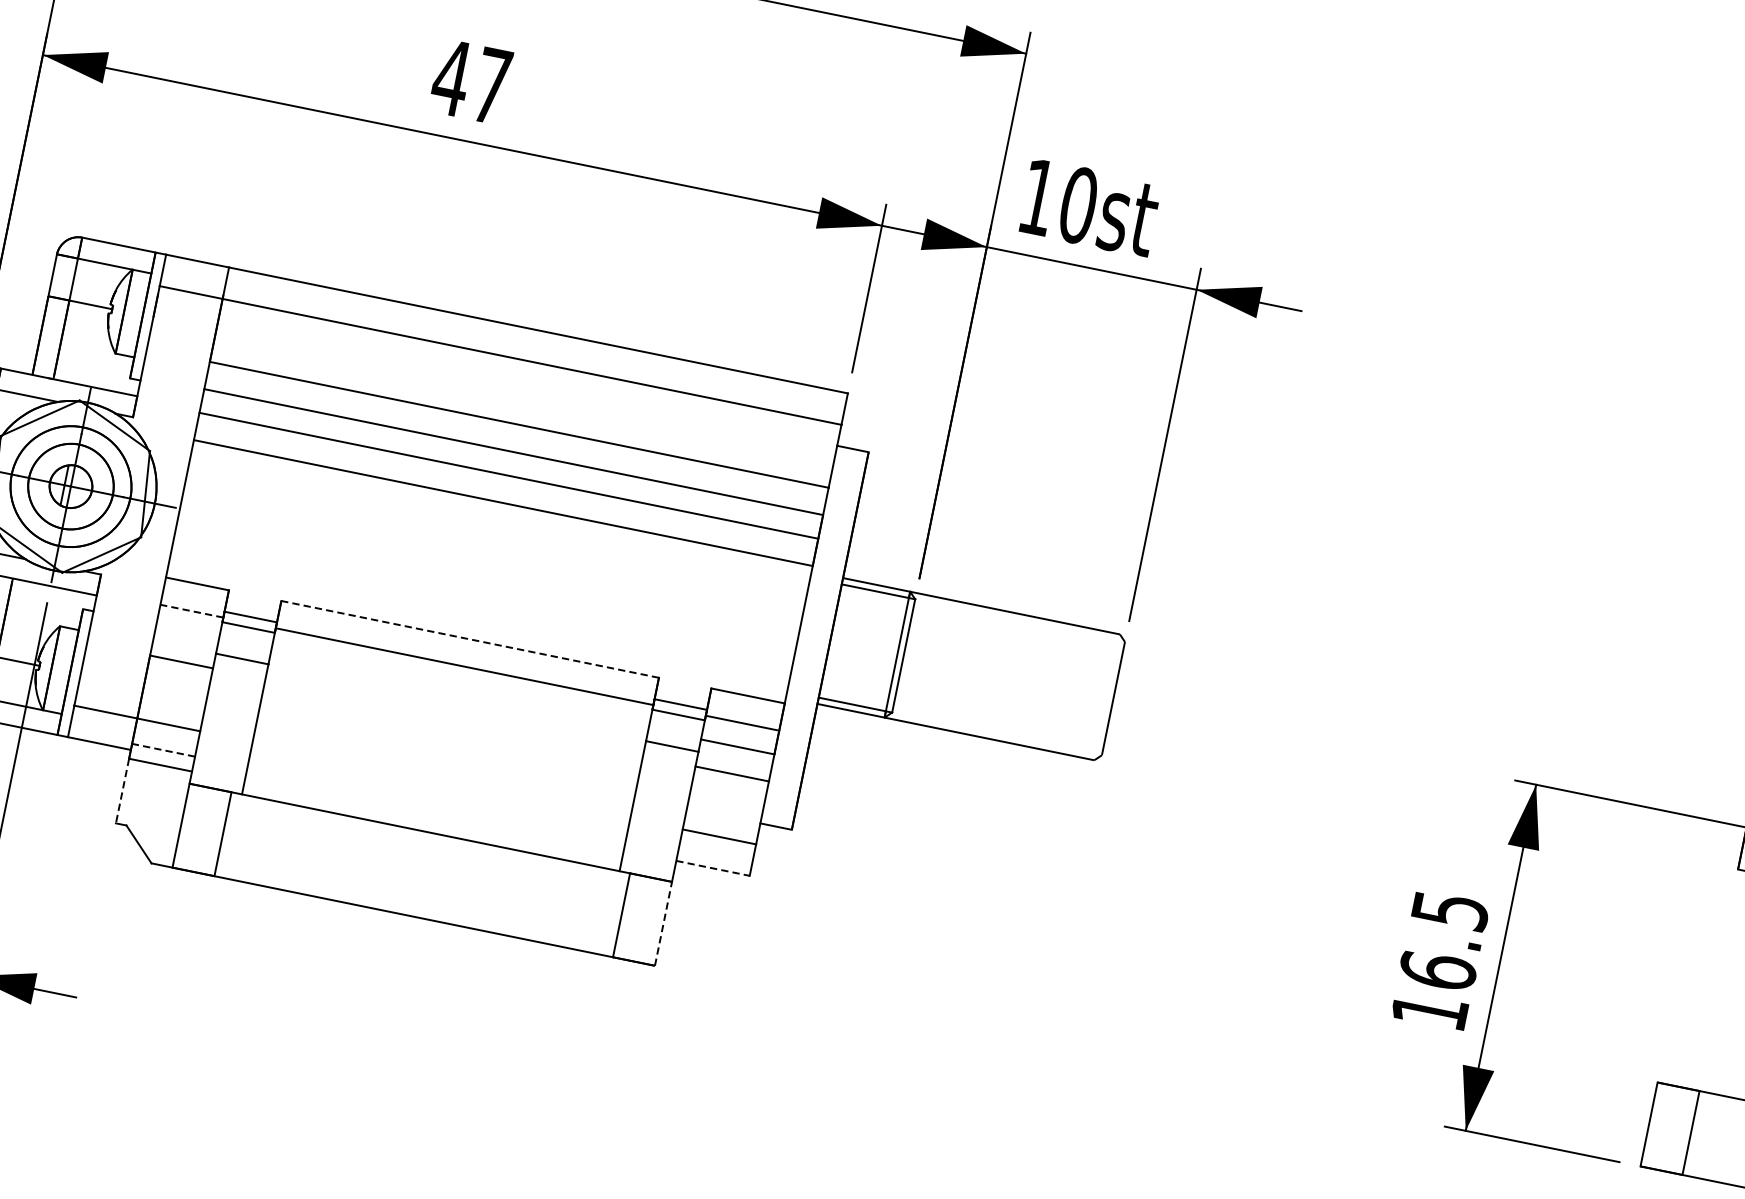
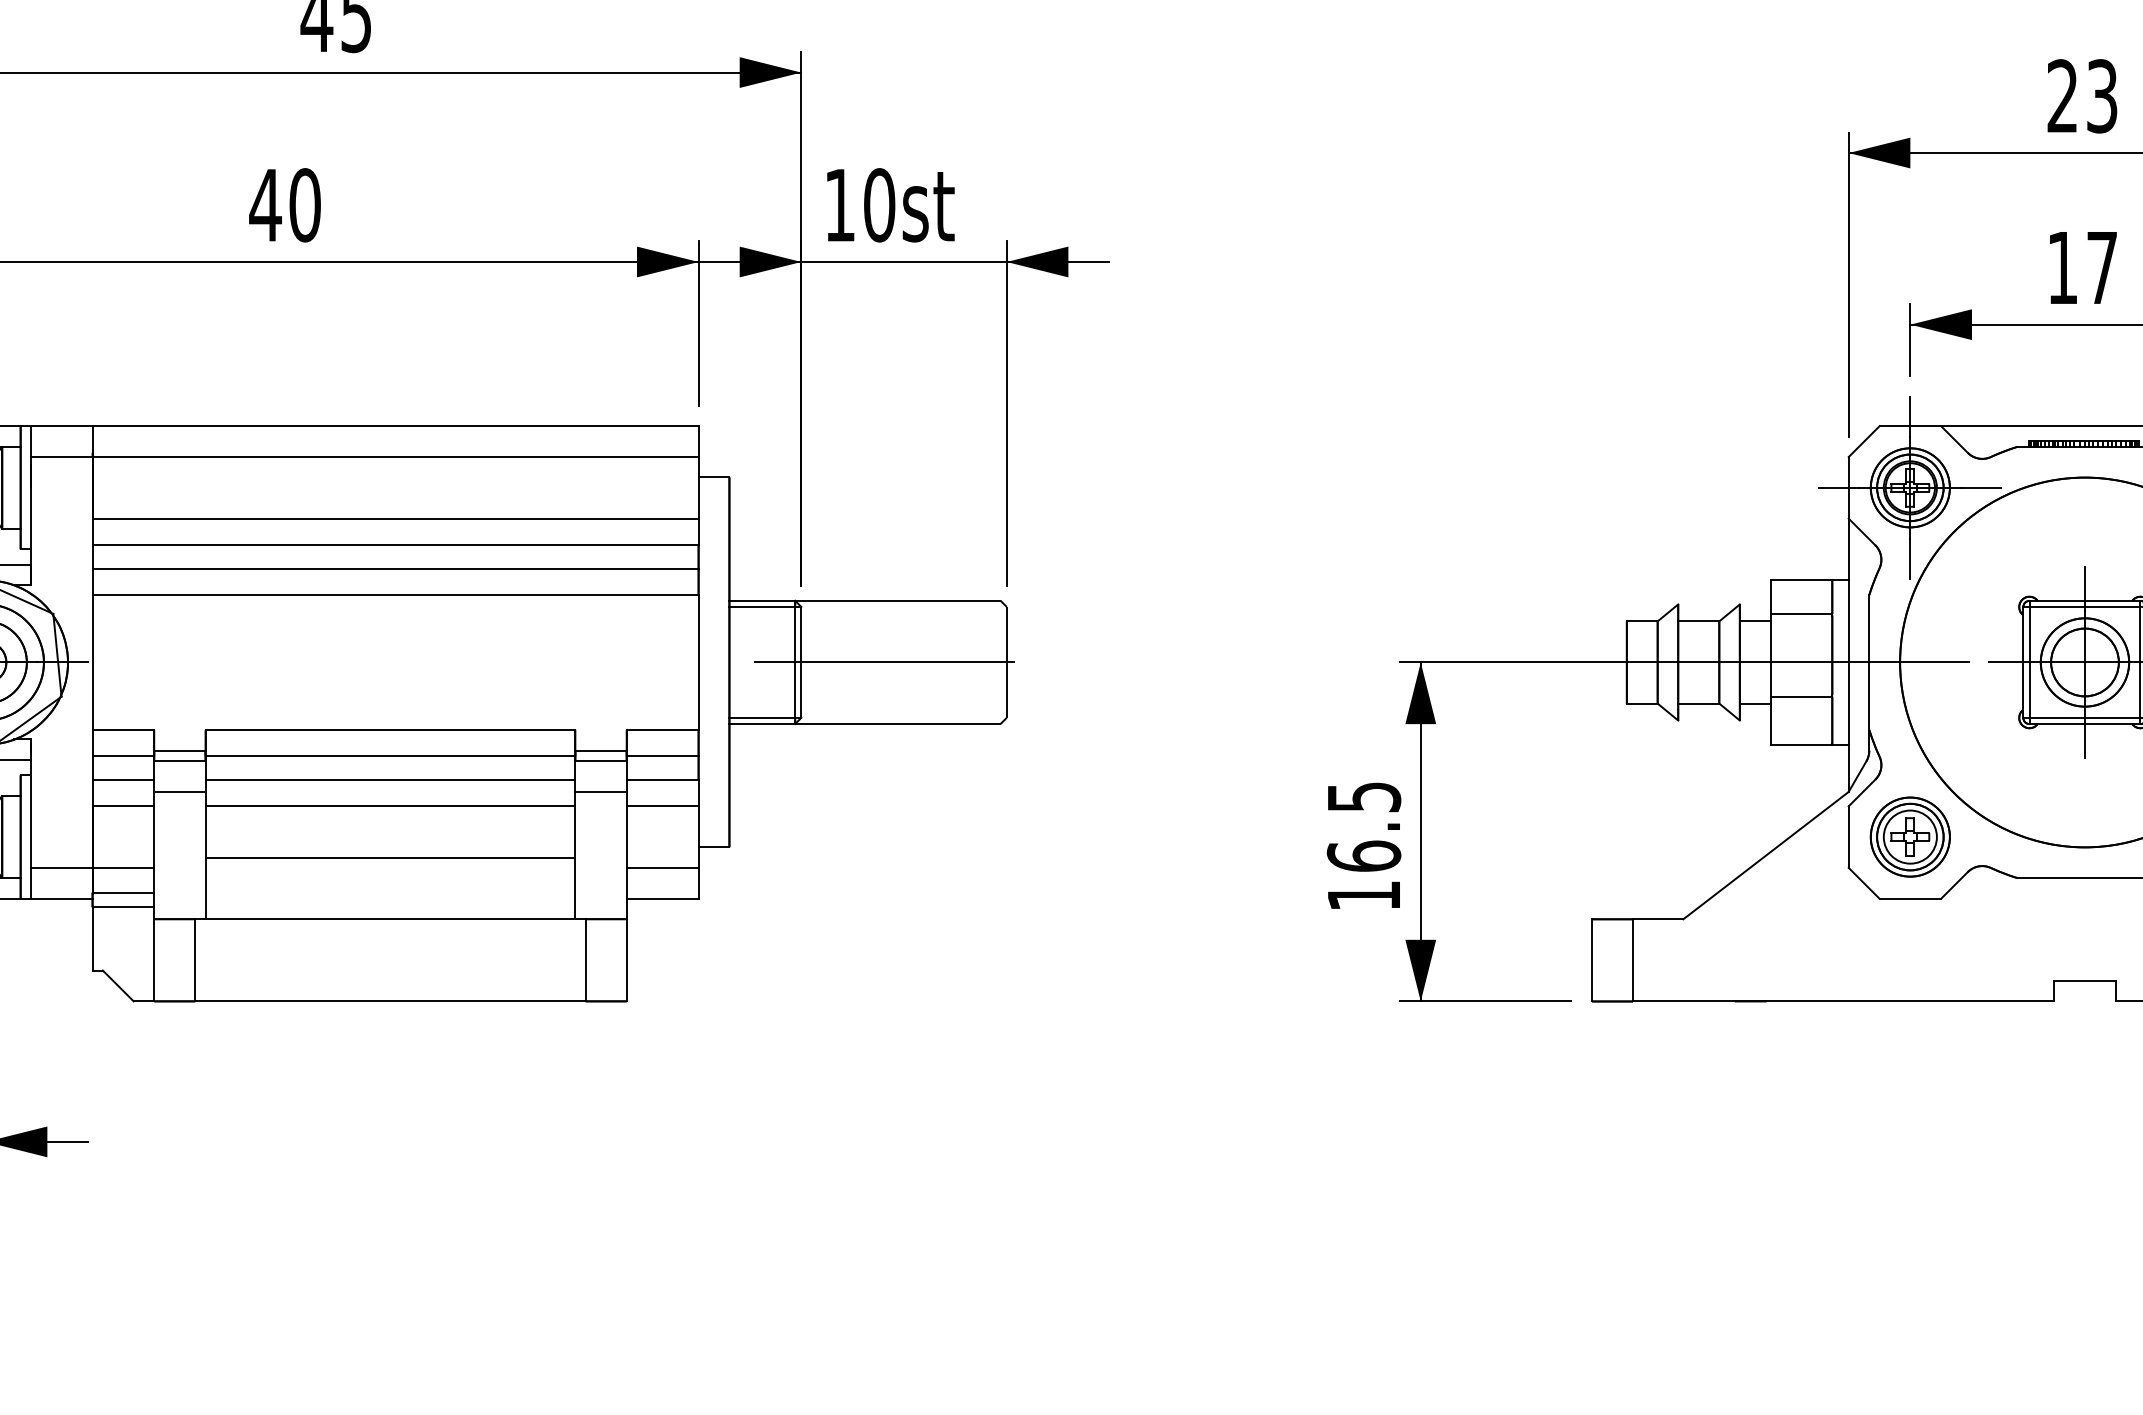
text: (491, 86) -> (304, 205), 47 -> 40
line: (192, 611) -> (123, 756), dashed -> solid
line: (187, 634) -> (123, 779), added
line: (470, 639) -> (390, 729), dashed -> solid
line: (1001, 676) -> (897, 662), added
line: (459, 690) -> (390, 779), added
line: (454, 717) -> (390, 806), added
line: (163, 750) -> (123, 892), dashed -> solid
line: (443, 769) -> (390, 857), added
line: (122, 790) -> (92, 938), dashed -> solid
line: (712, 868) -> (662, 898), dashed -> solid
line: (663, 923) -> (626, 959), dashed -> solid

